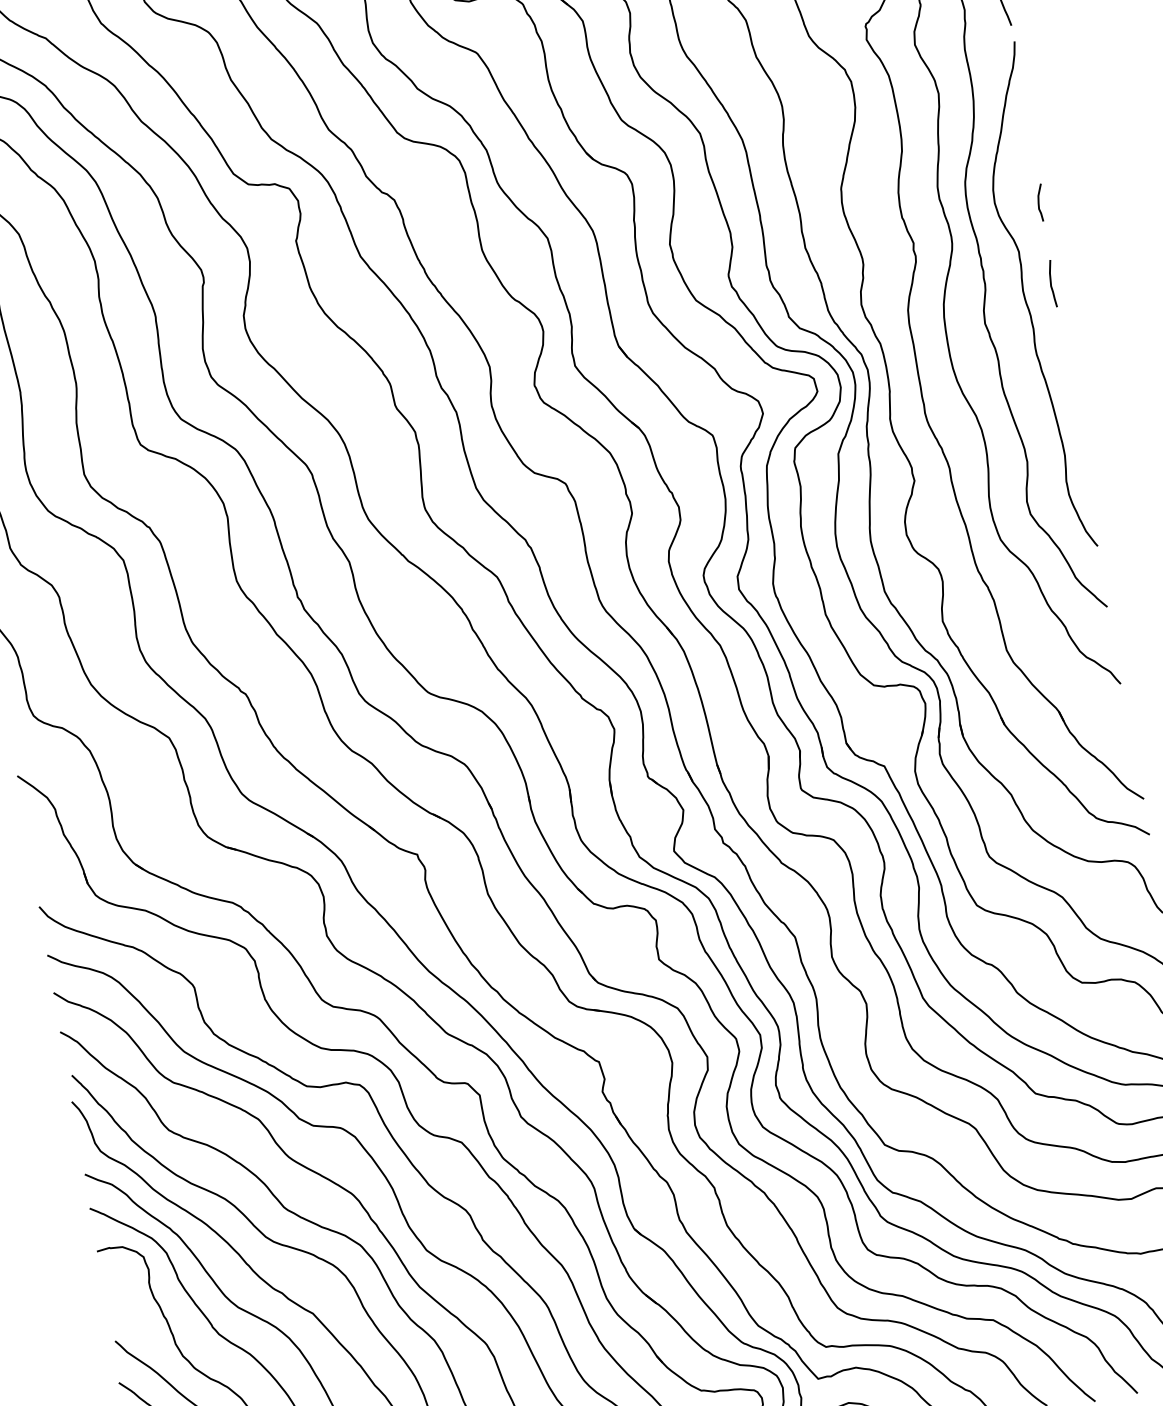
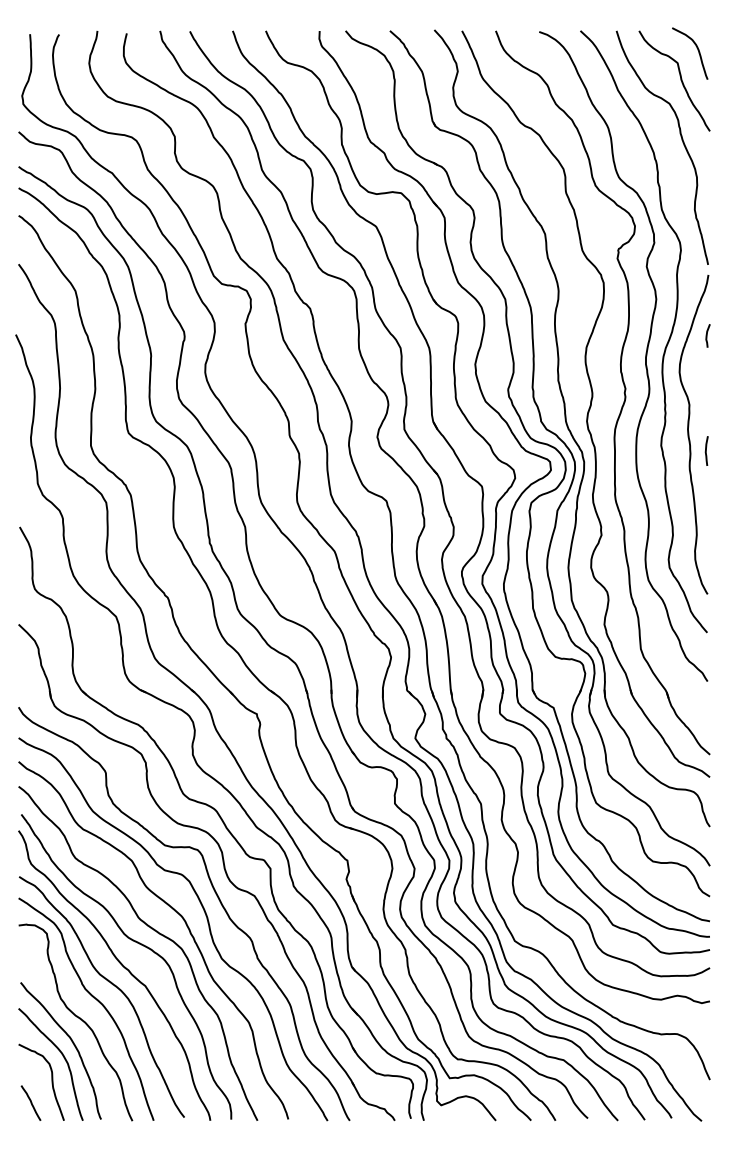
curve: (1039, 202) -> (707, 335), moved
curve: (1051, 282) -> (706, 450), moved

